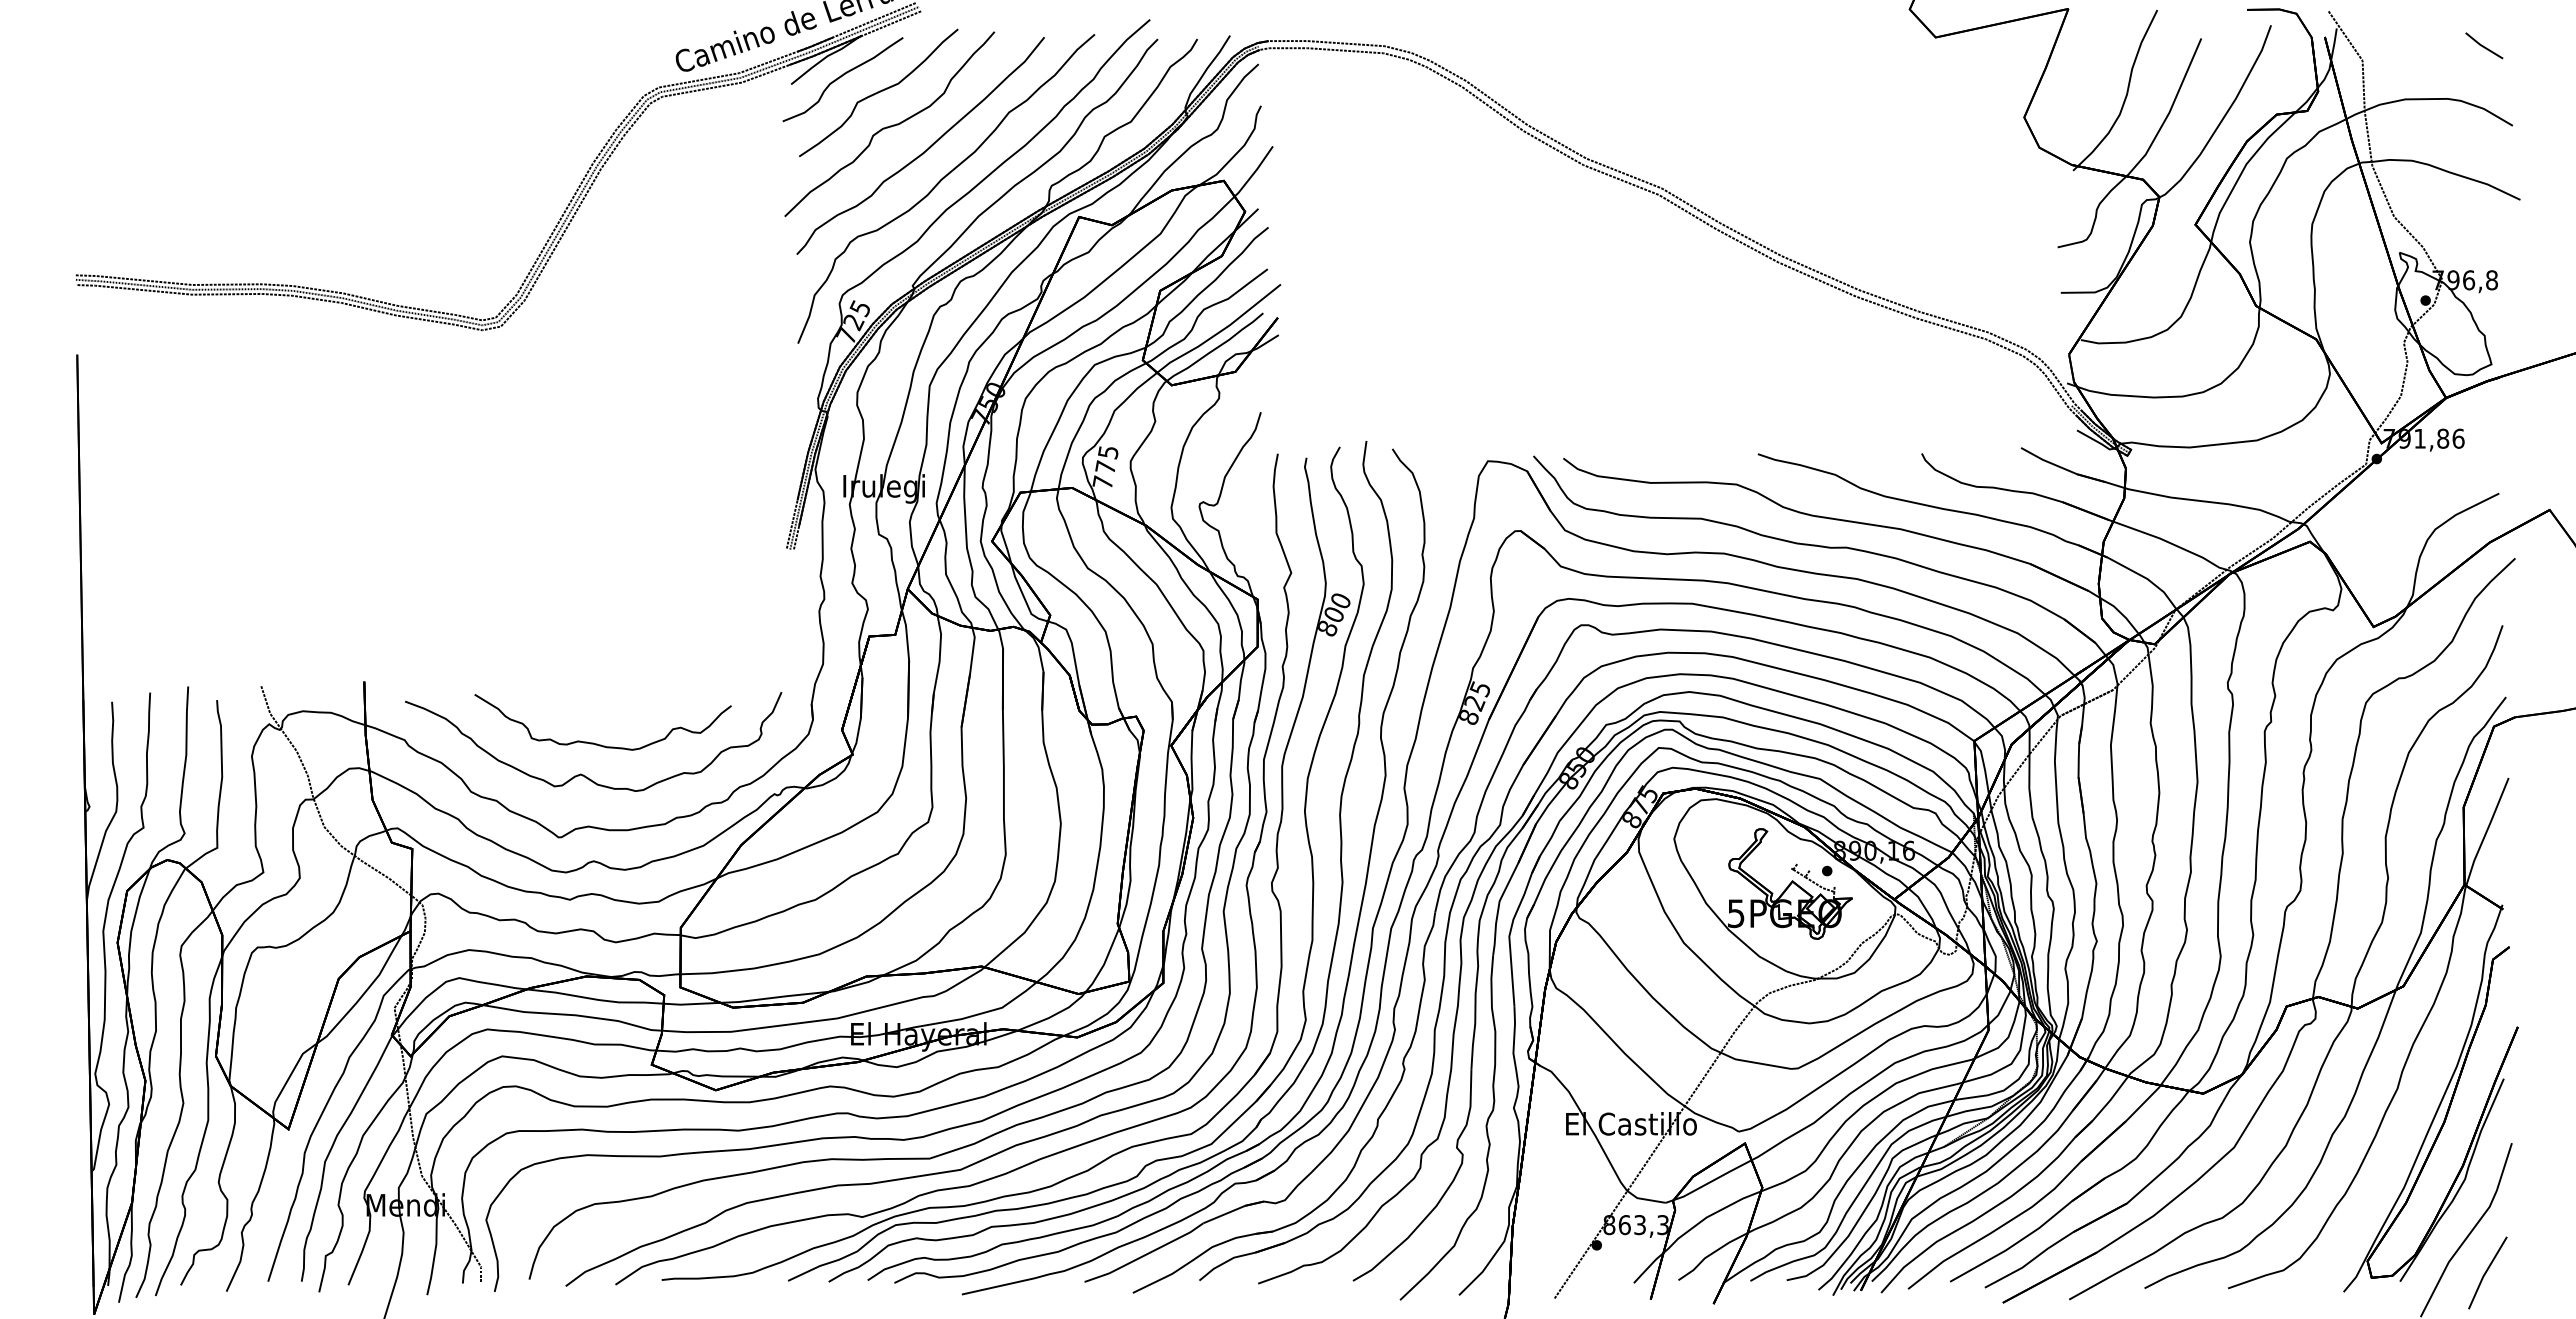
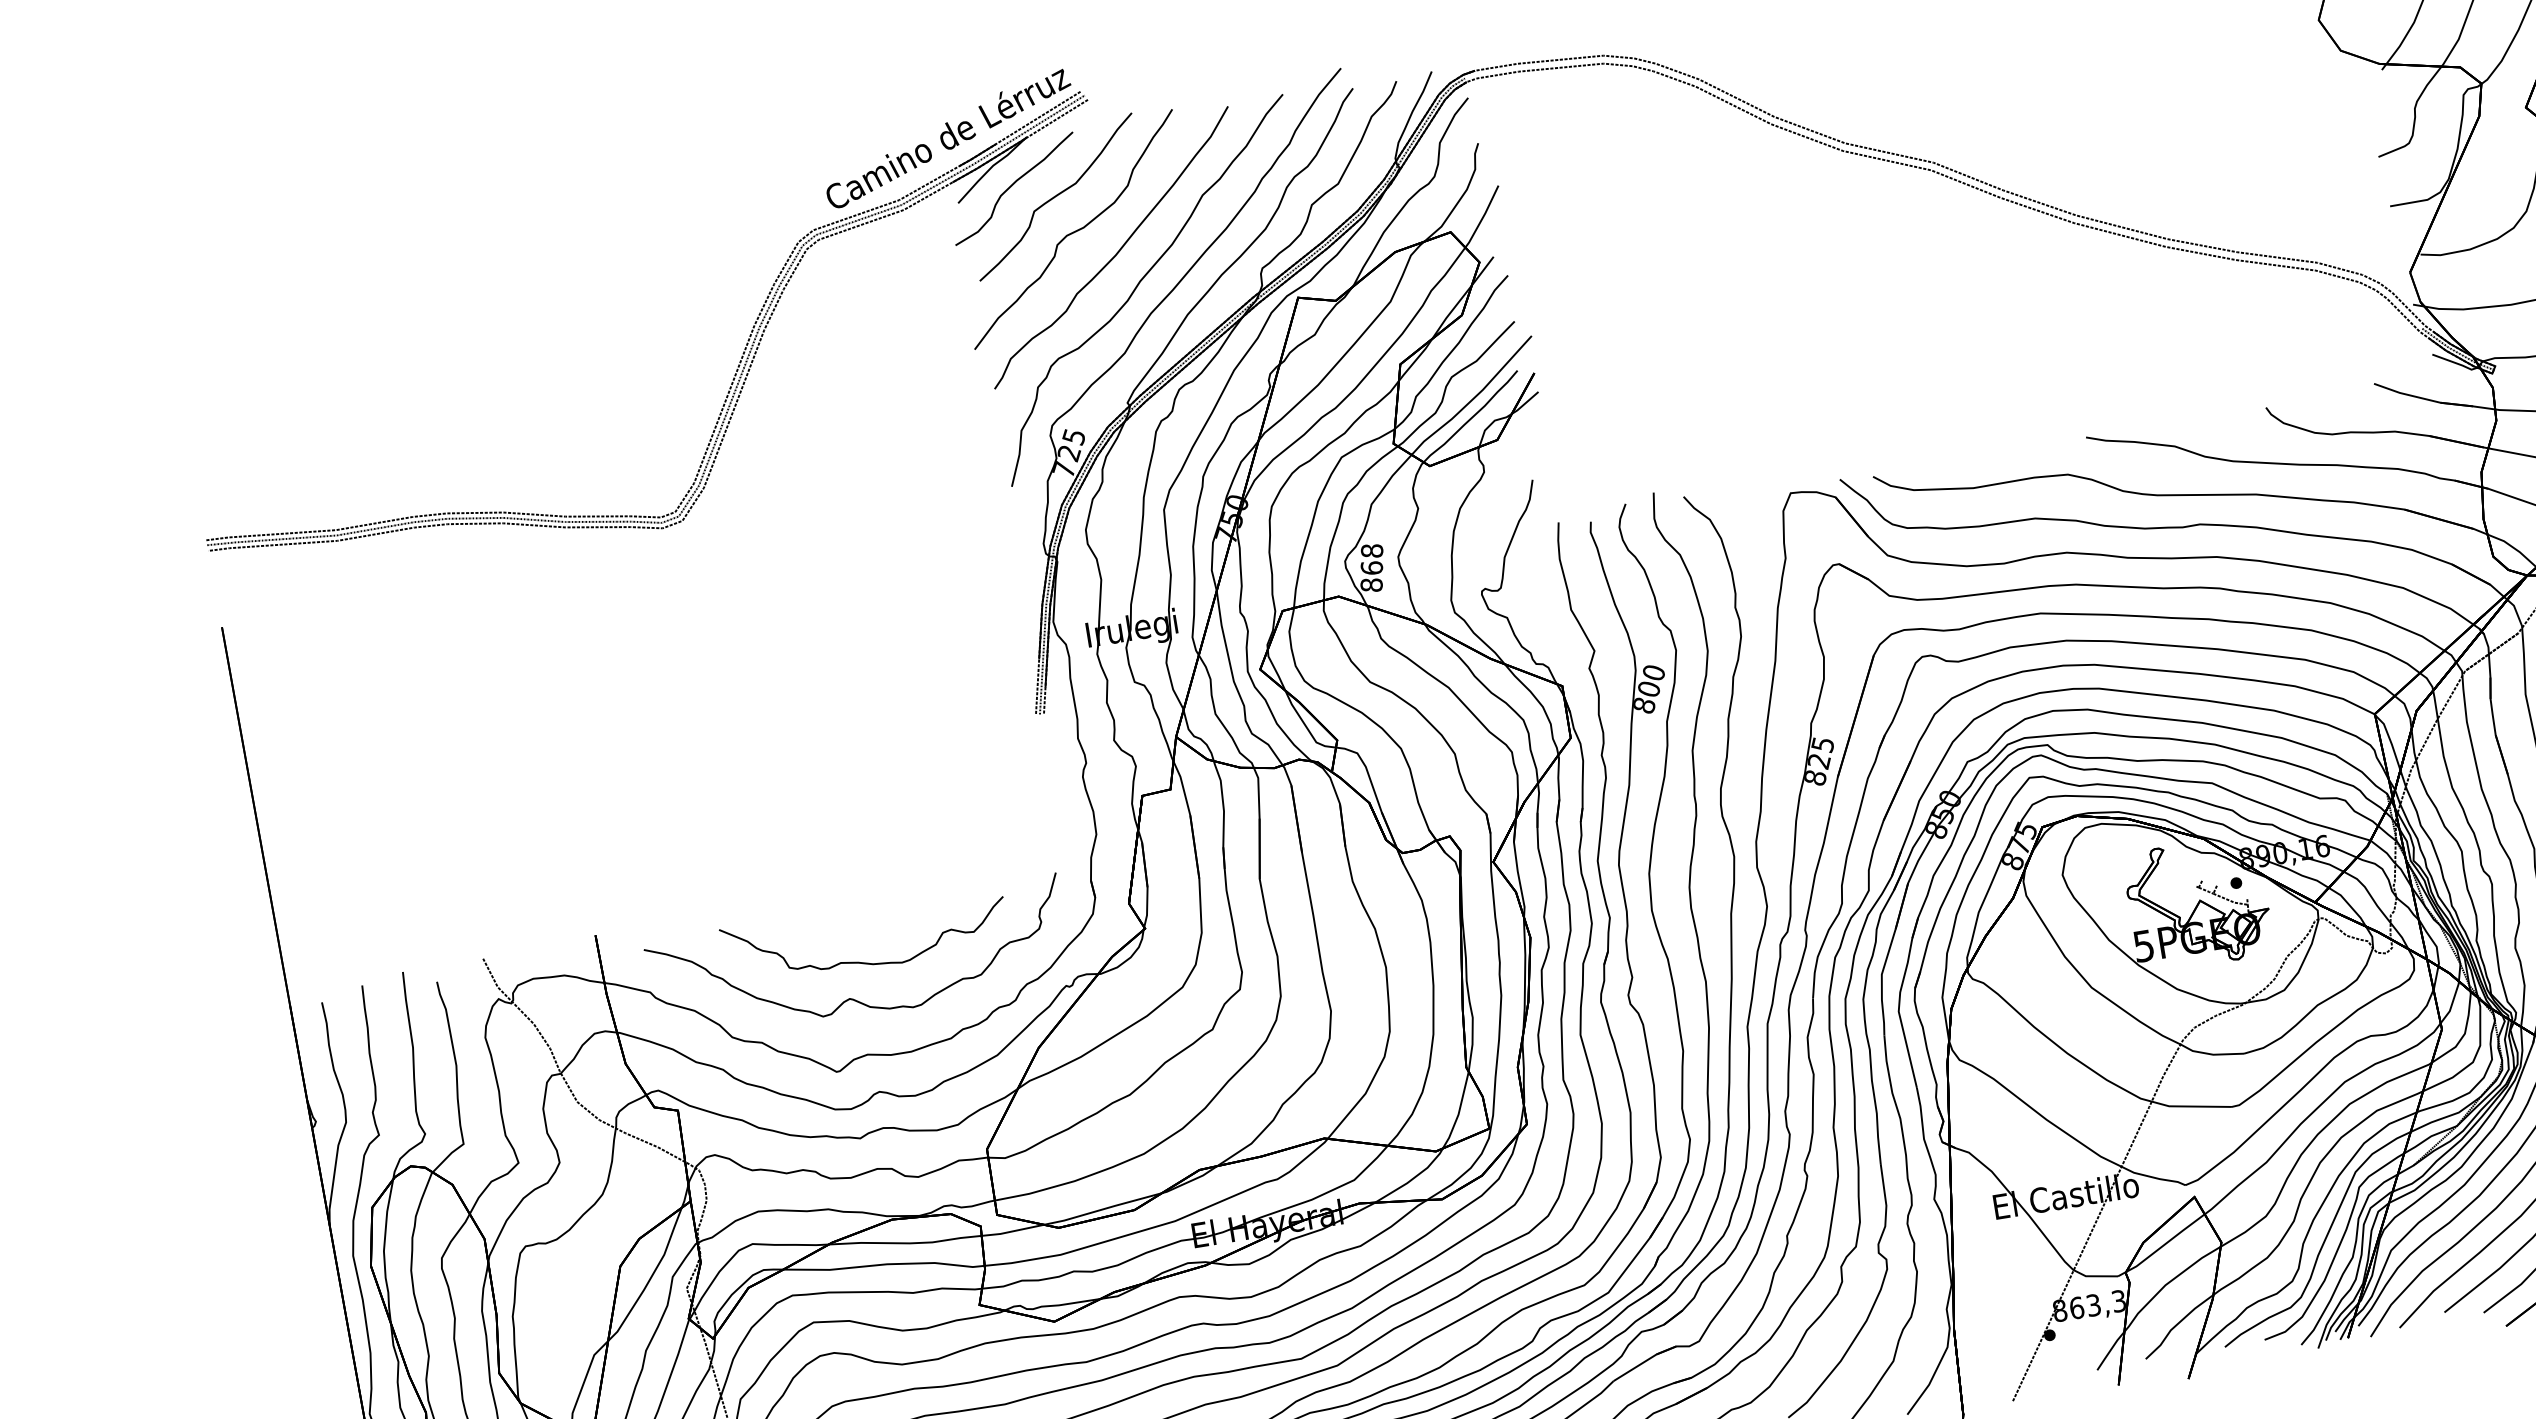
text: (1105, 467) -> (1371, 568), 775 -> 868

